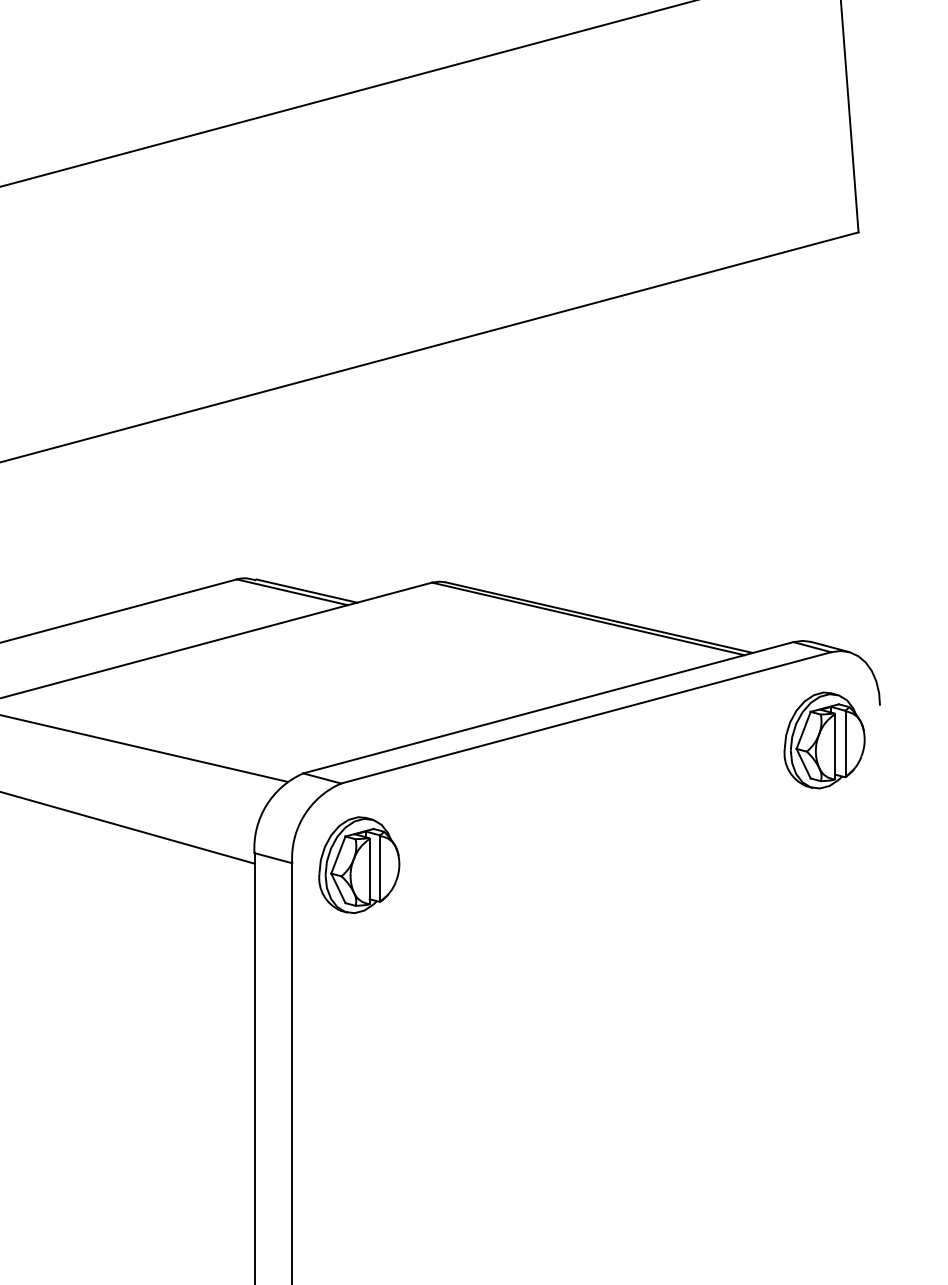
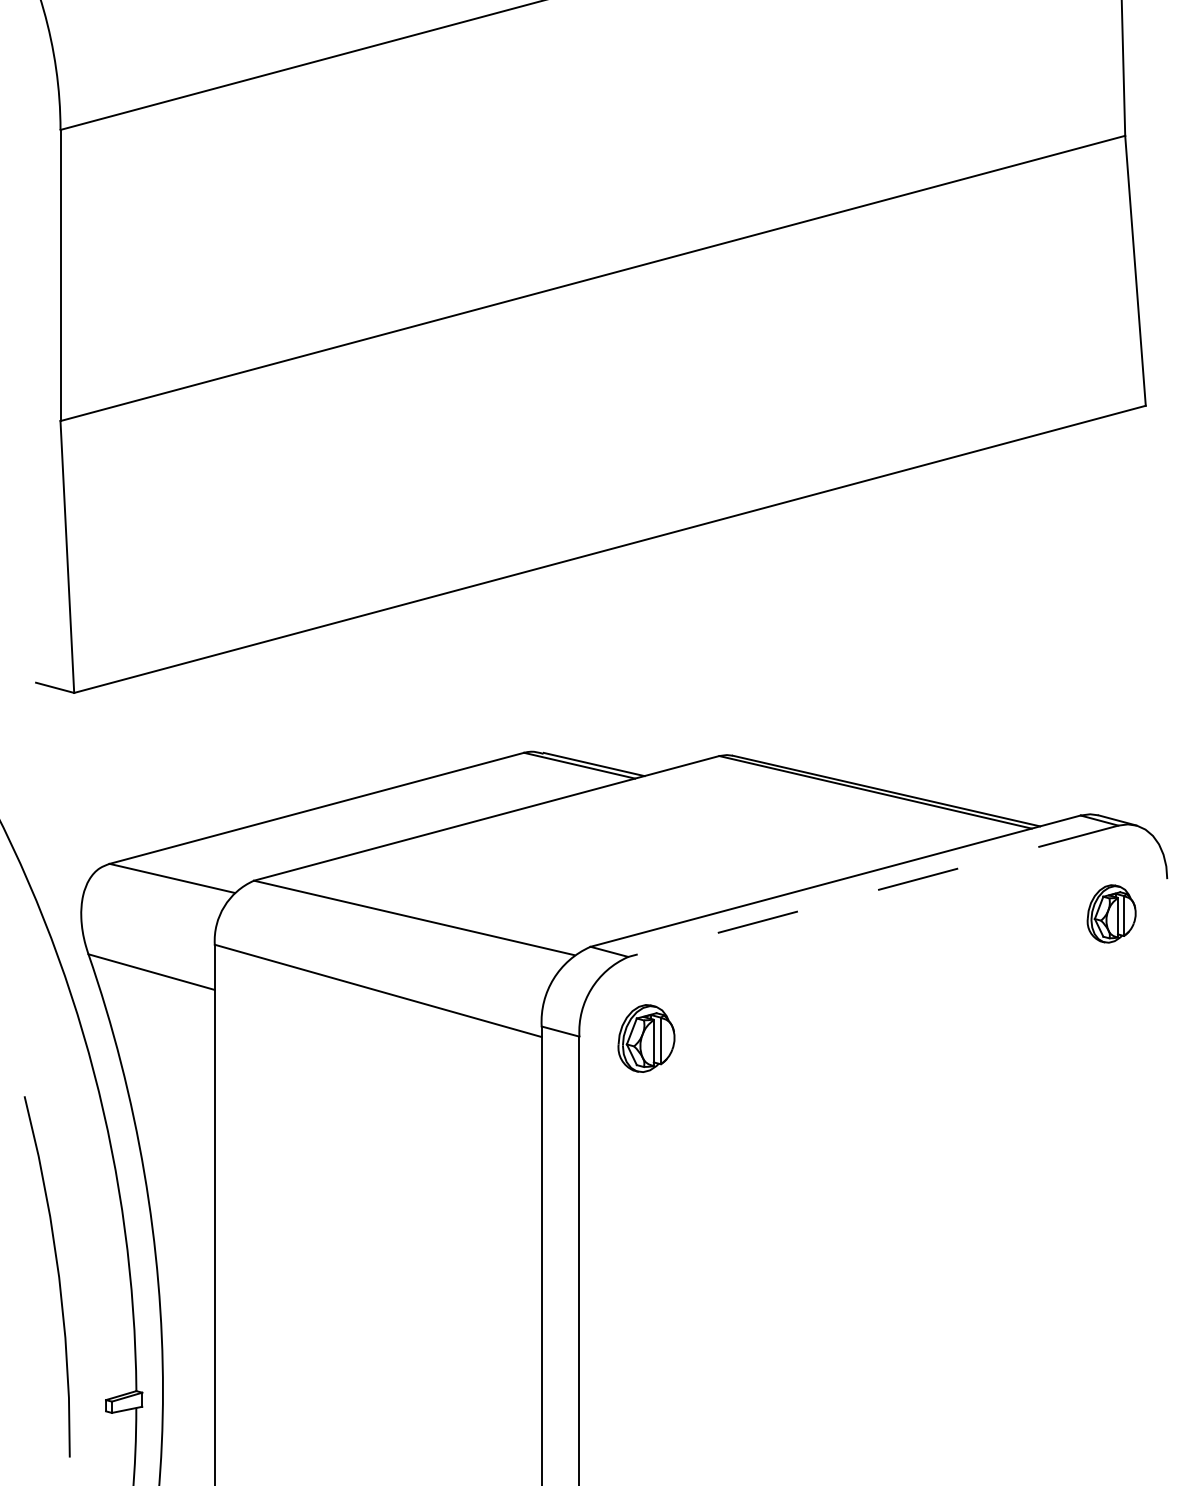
line: (586, 718) -> (873, 891), solid -> dashed
part: (824, 740) -> (1111, 913), size x0.6
part: (359, 865) -> (646, 1038), size x0.7

